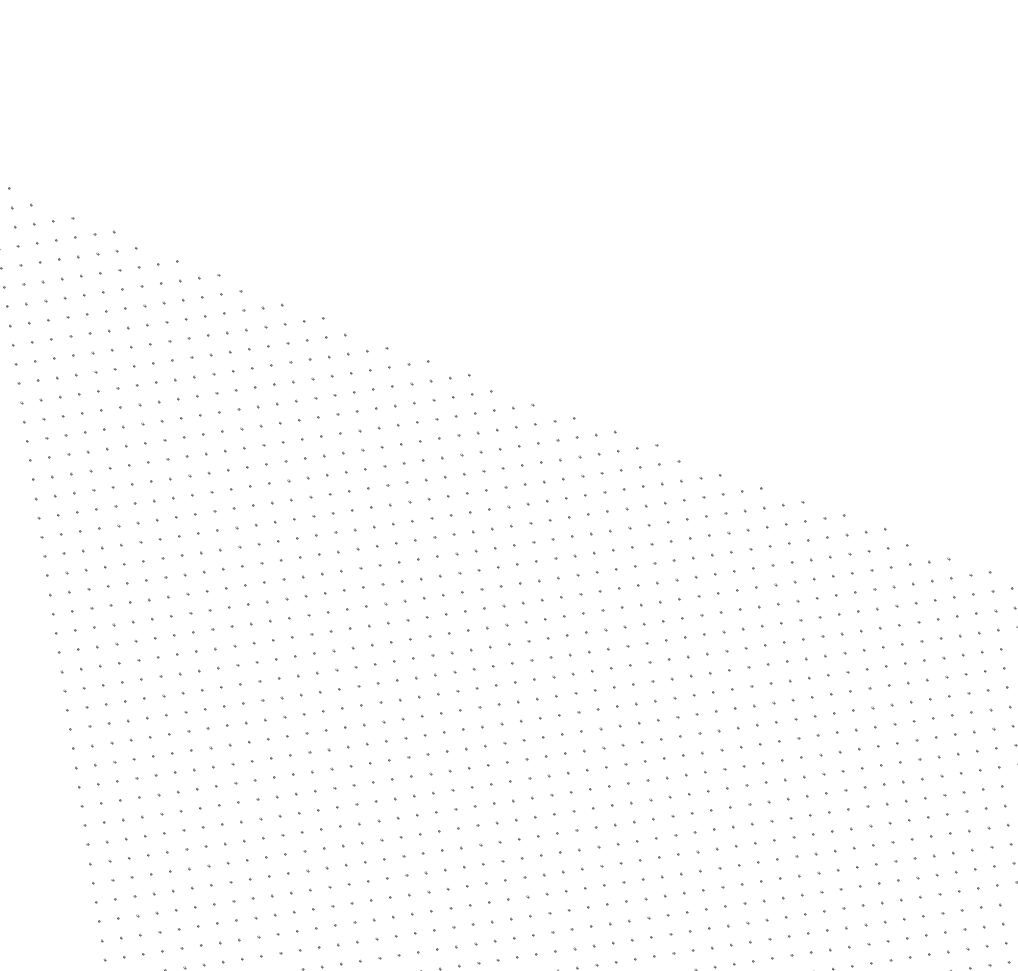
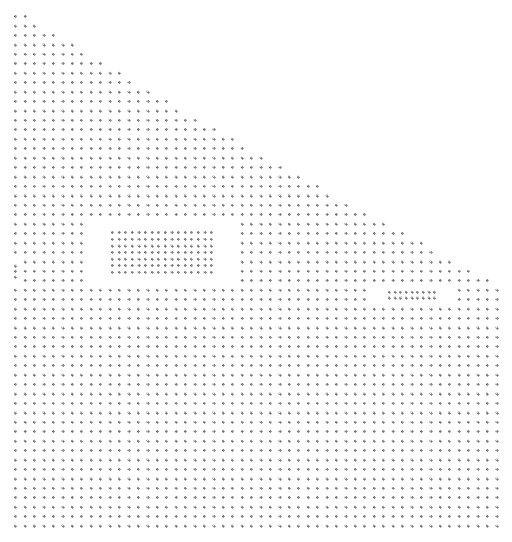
part: (359, 627) -> (161, 252), size x0.7
part: (881, 637) -> (411, 294), size x0.6
part: (67, 710) -> (15, 271), size x0.6

